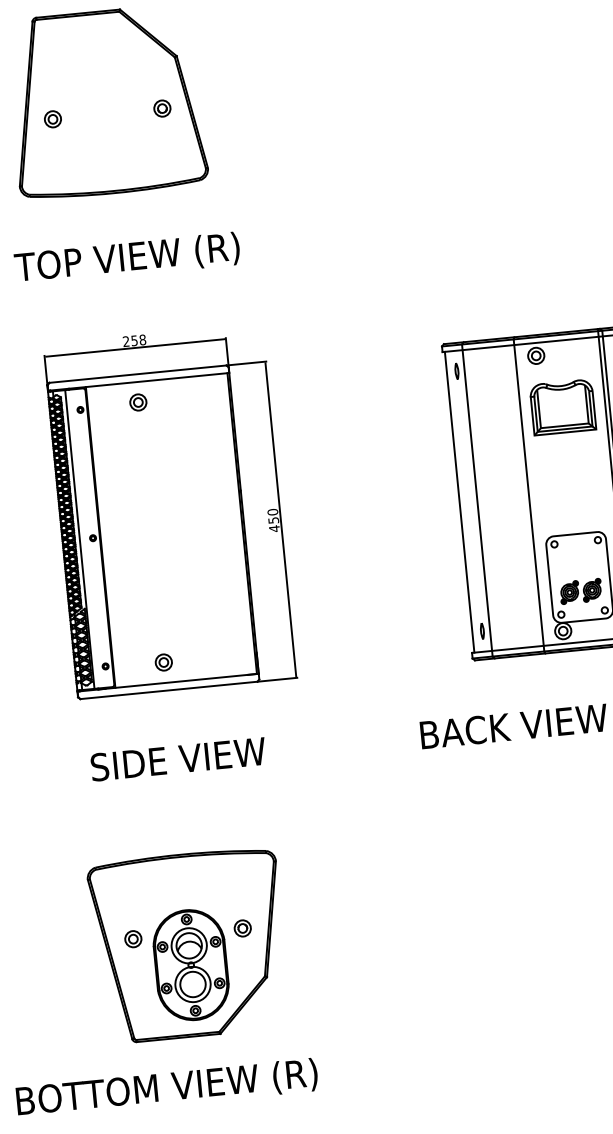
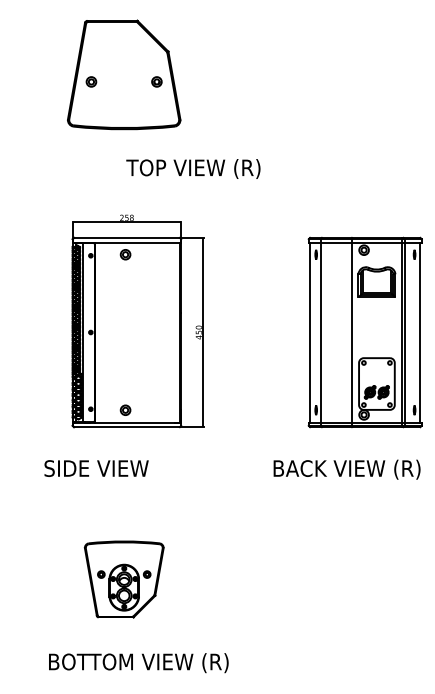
text: (127, 258) -> (193, 168), moved
text: (178, 759) -> (96, 468), moved
part: (189, 945) -> (124, 579), size x0.7
text: (166, 1089) -> (138, 663), moved

